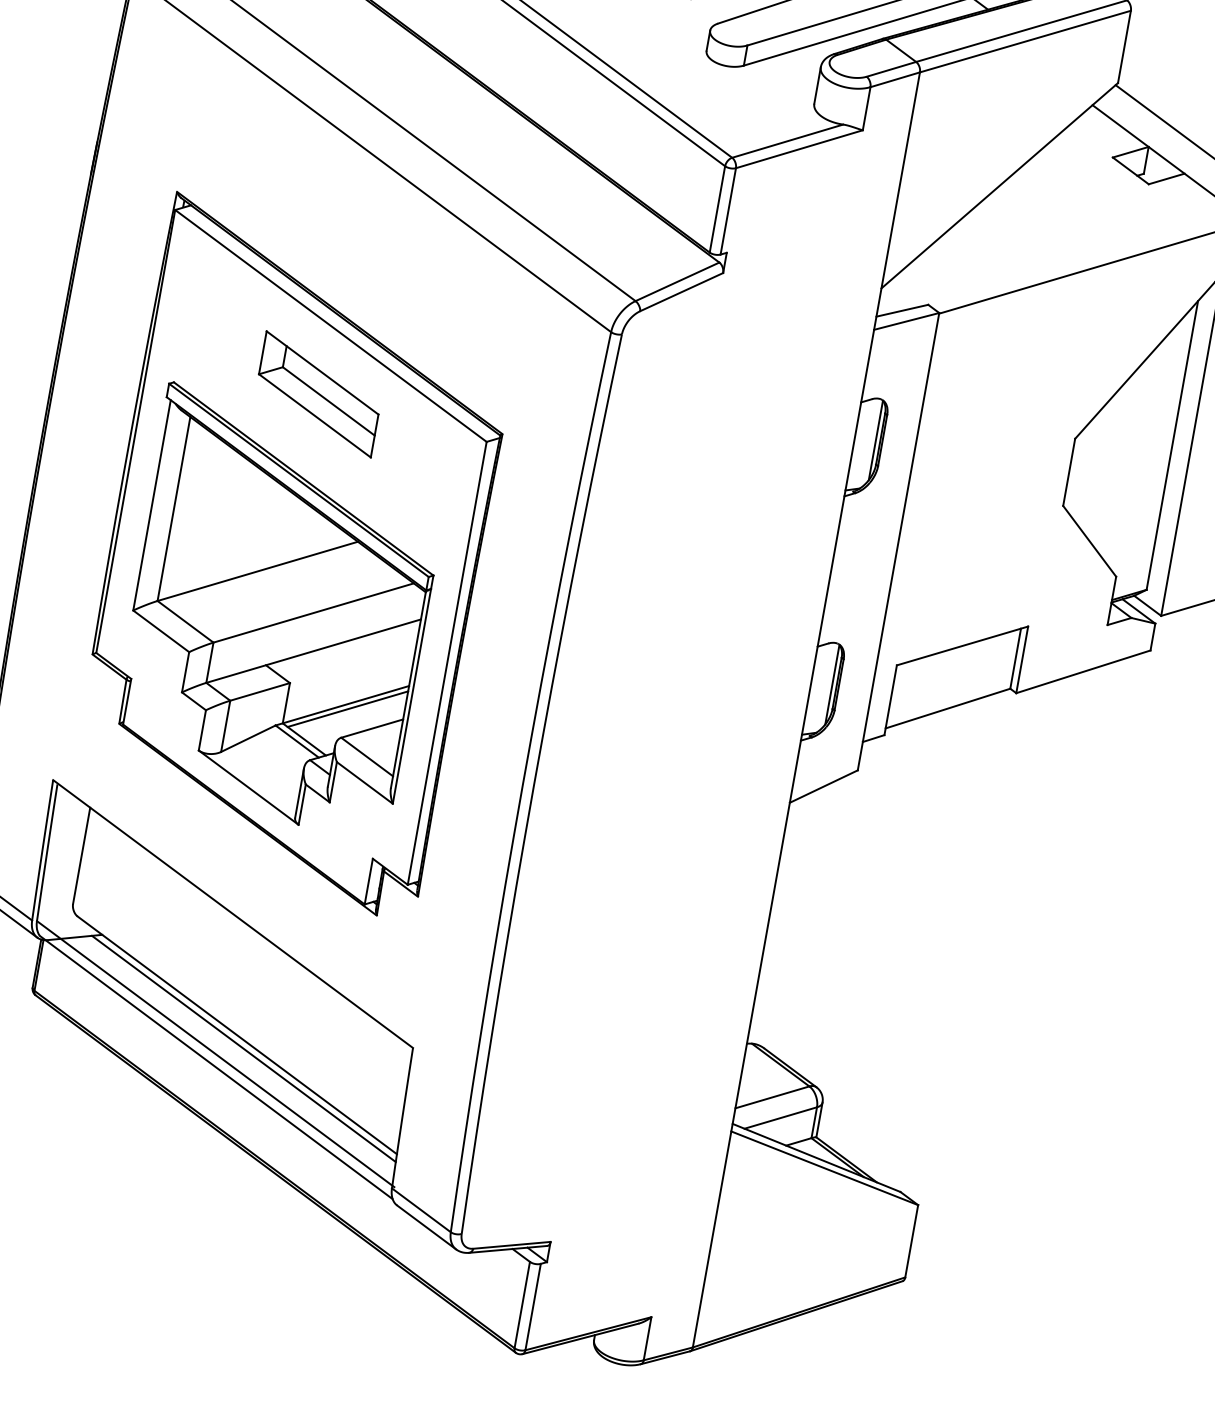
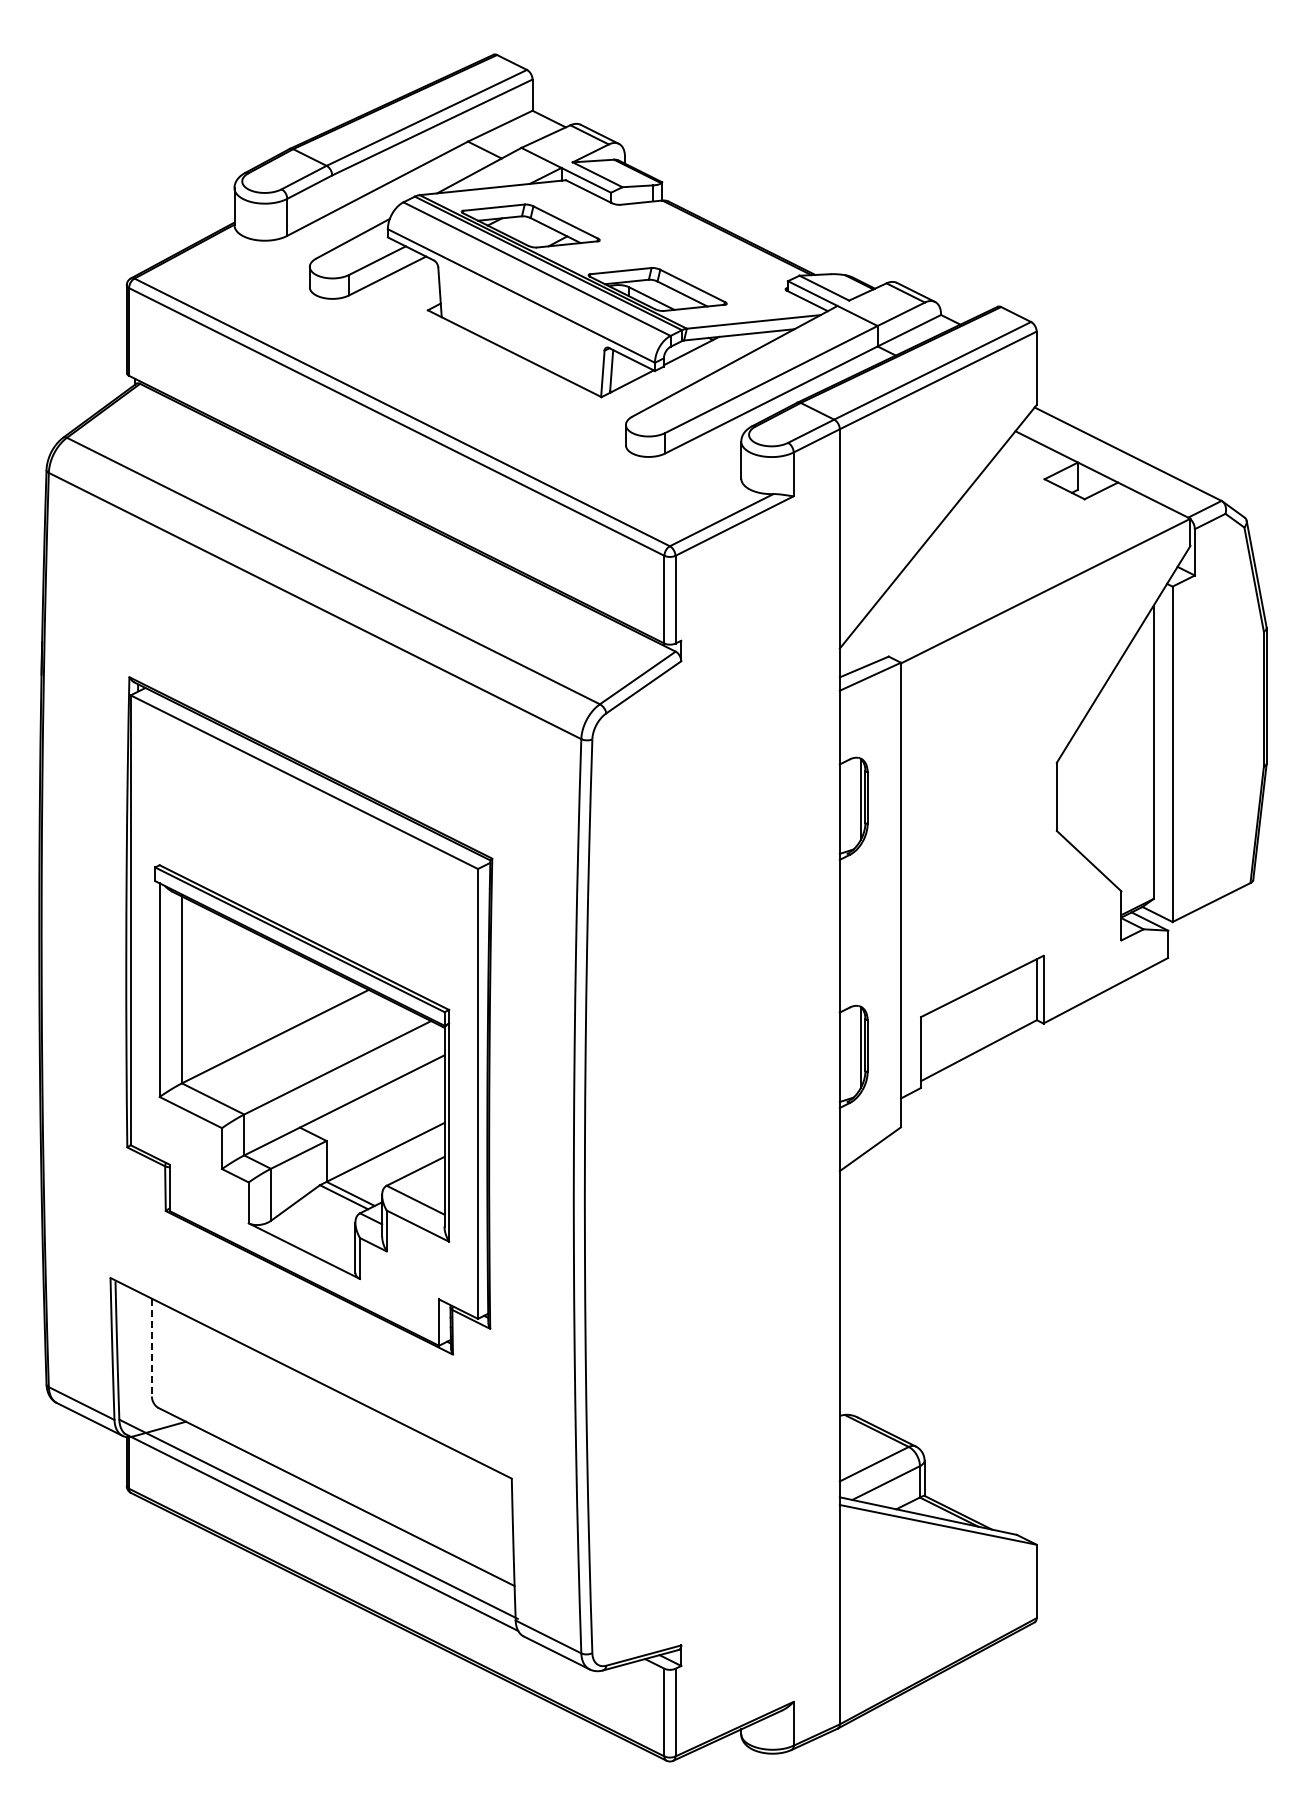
part: (318, 394) -> (304, 851), removed
line: (348, 709) -> (388, 1156), removed
line: (81, 855) -> (151, 1347), solid -> dashed
line: (244, 1048) -> (345, 1508), removed

